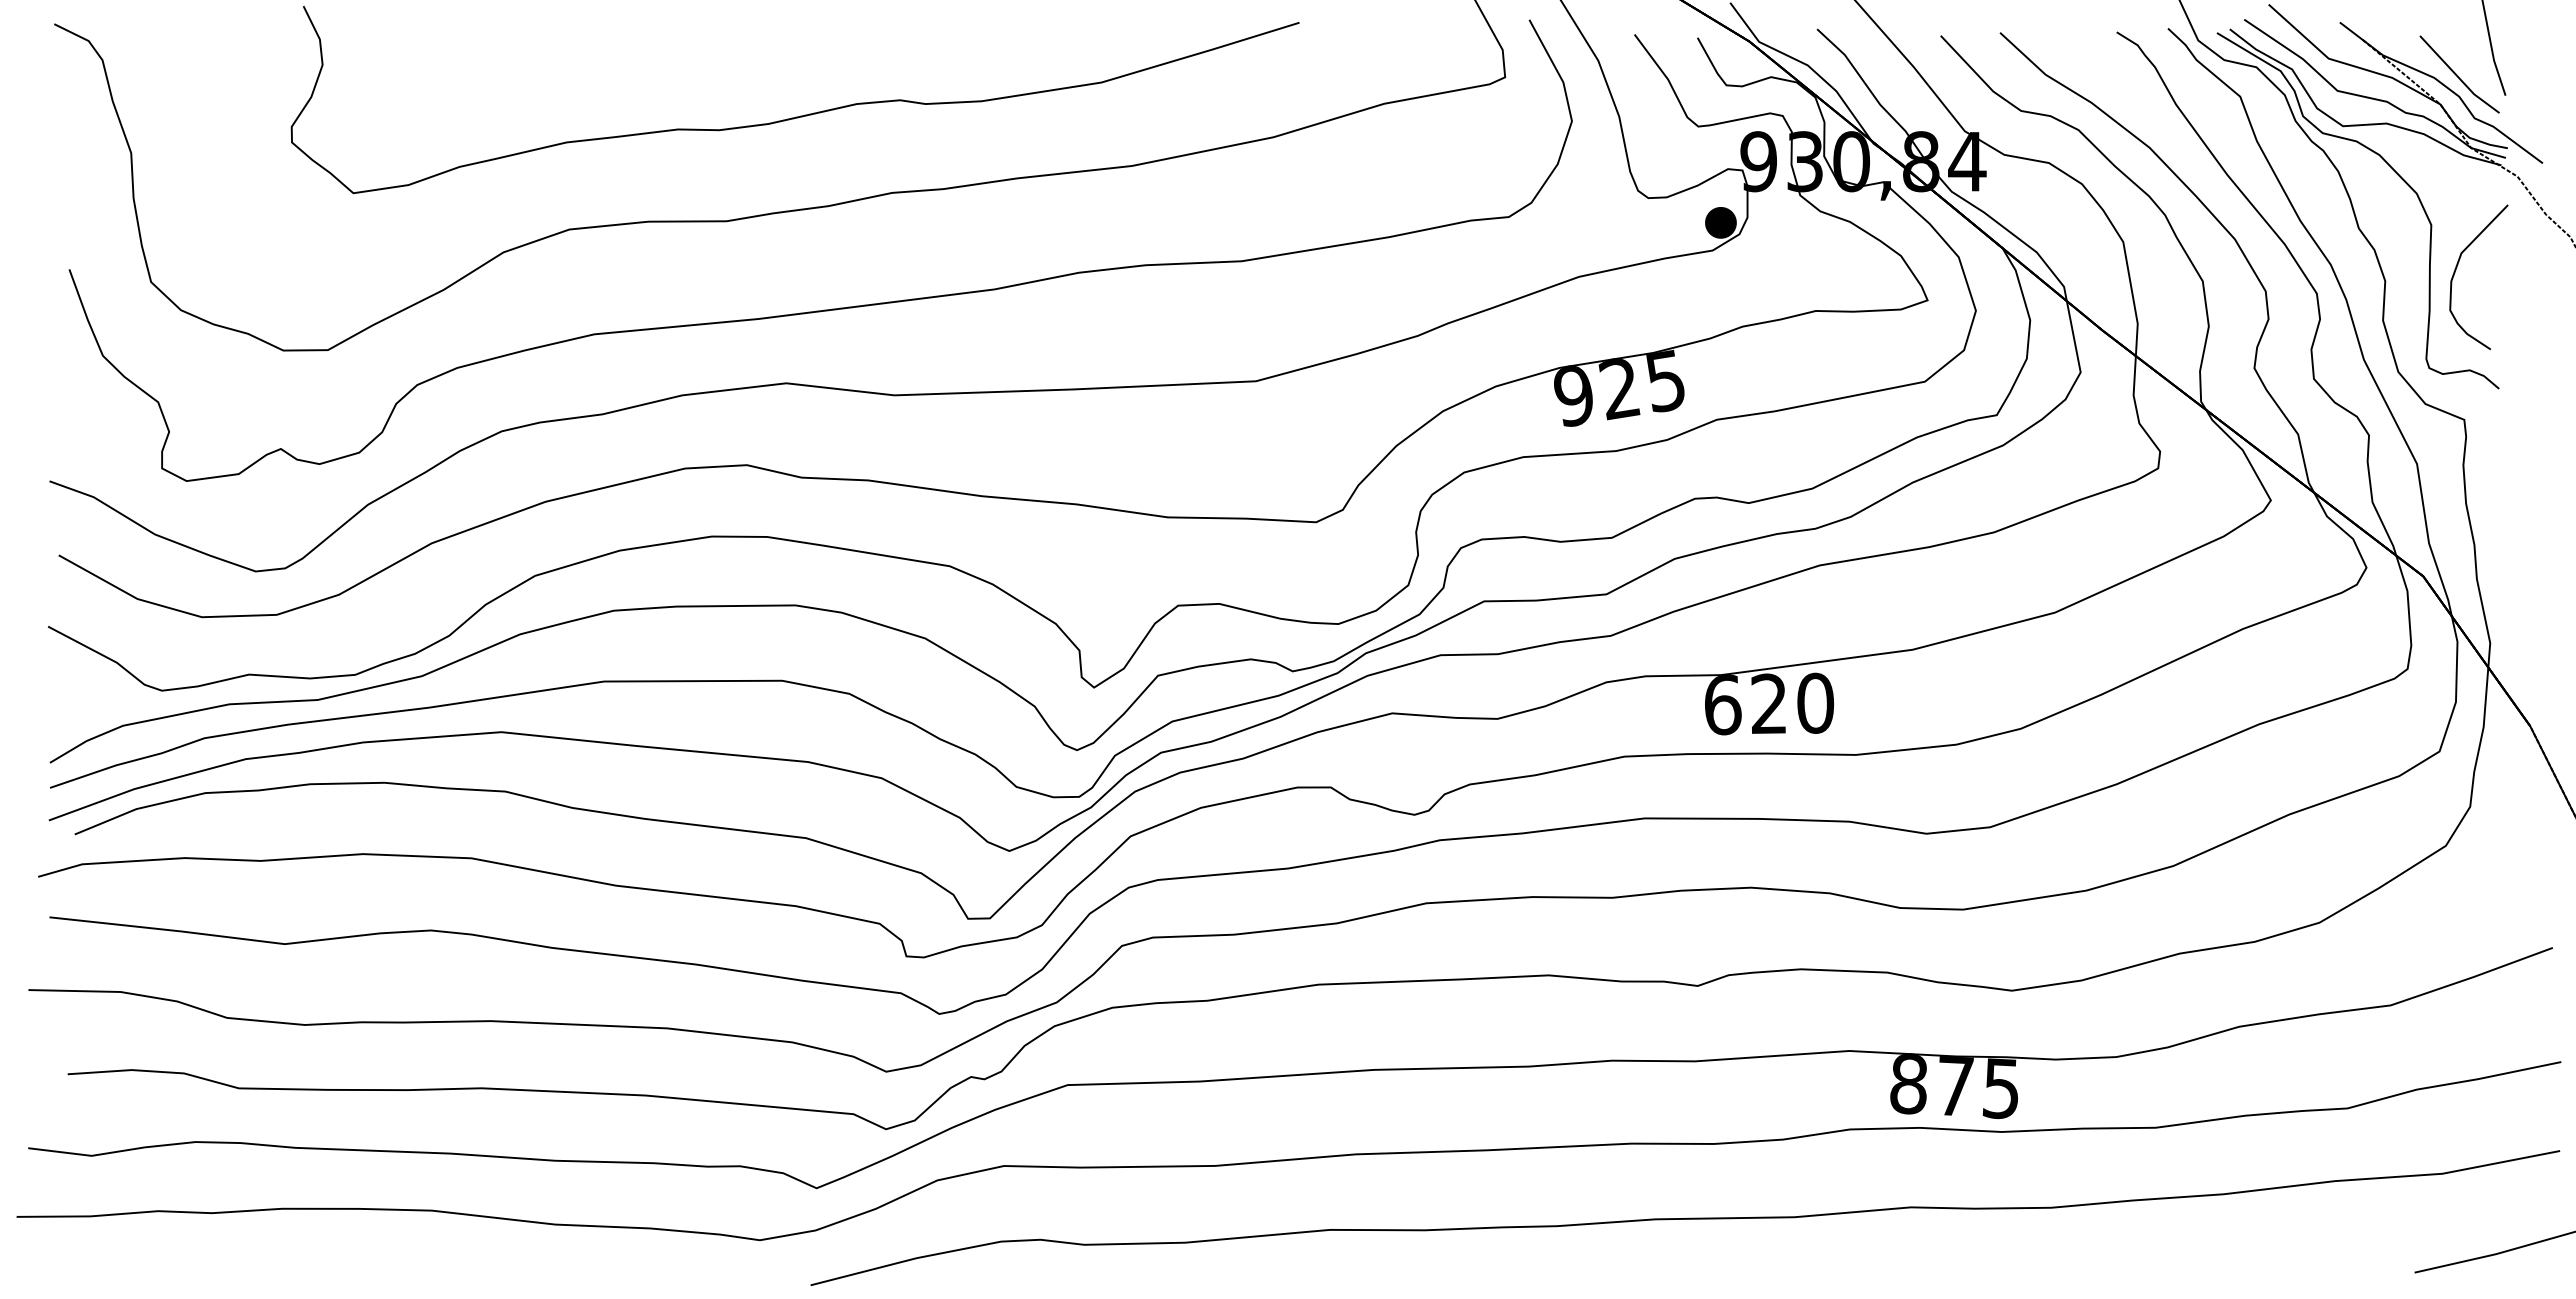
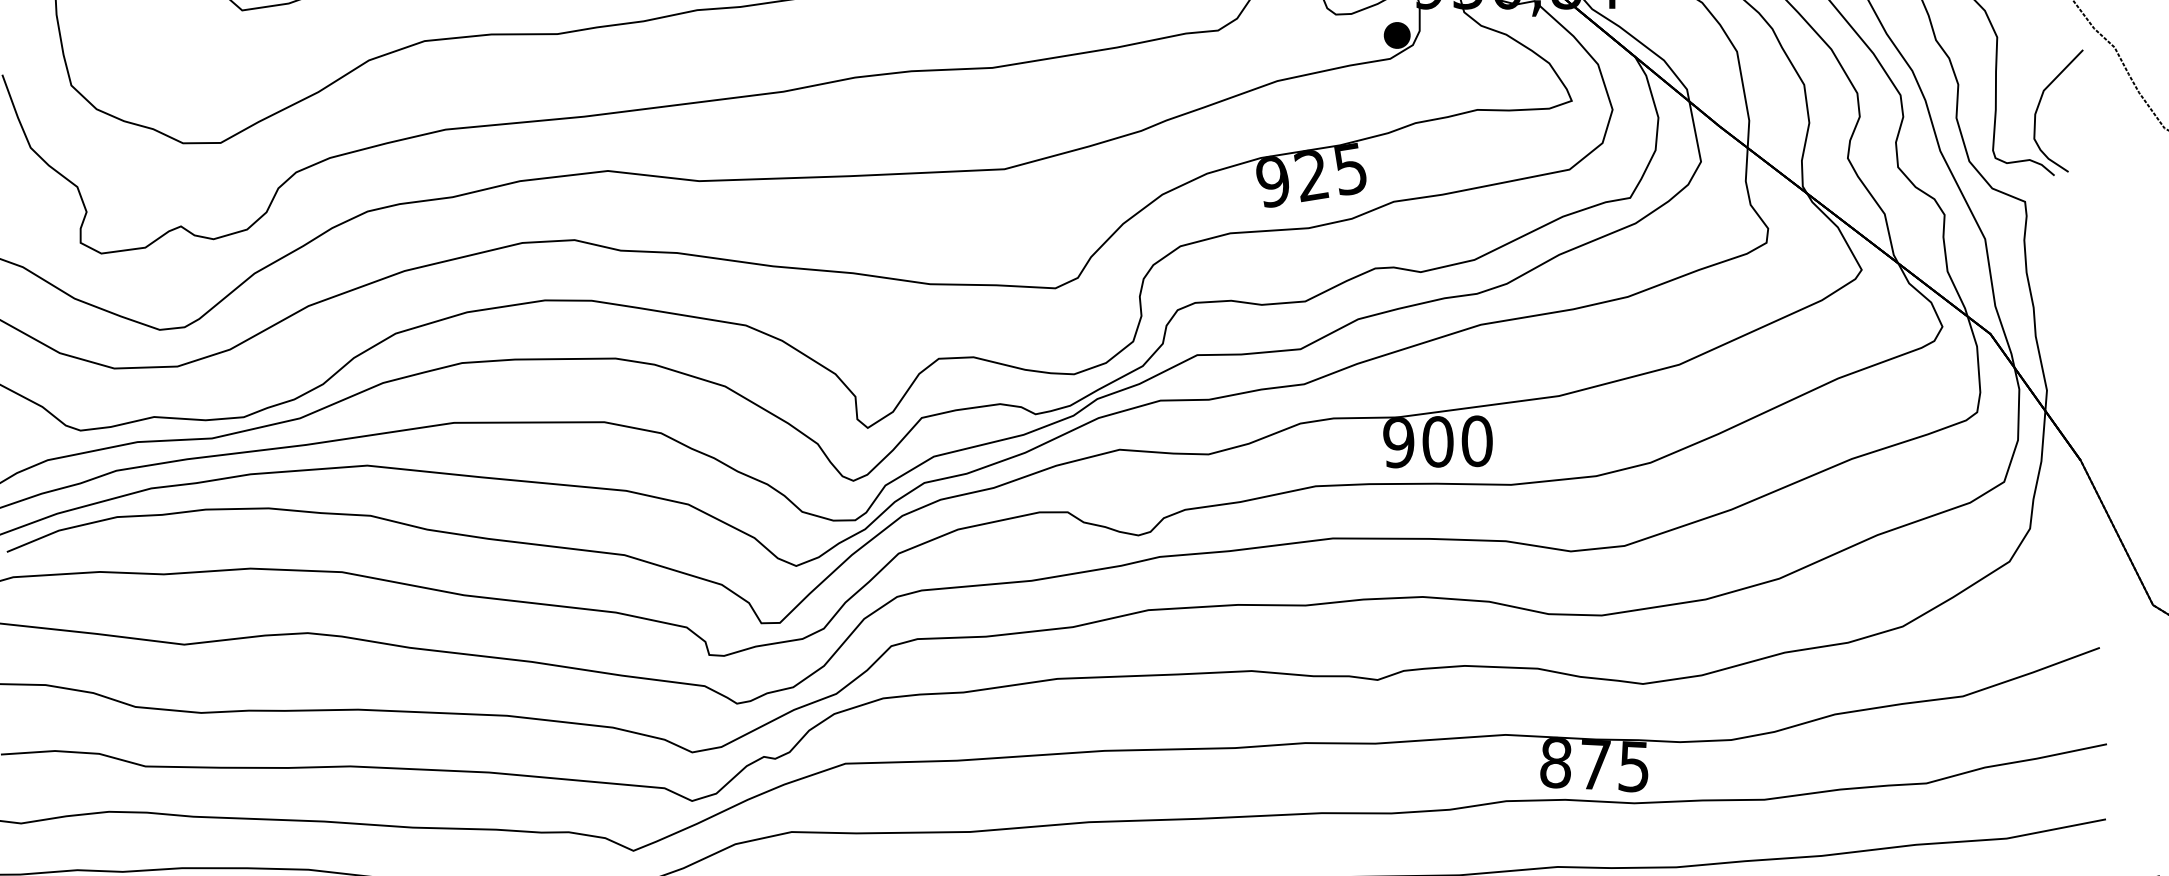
curve: (2456, 270) -> (2039, 105), moved
text: (1745, 704) -> (1417, 442), 620 -> 900

